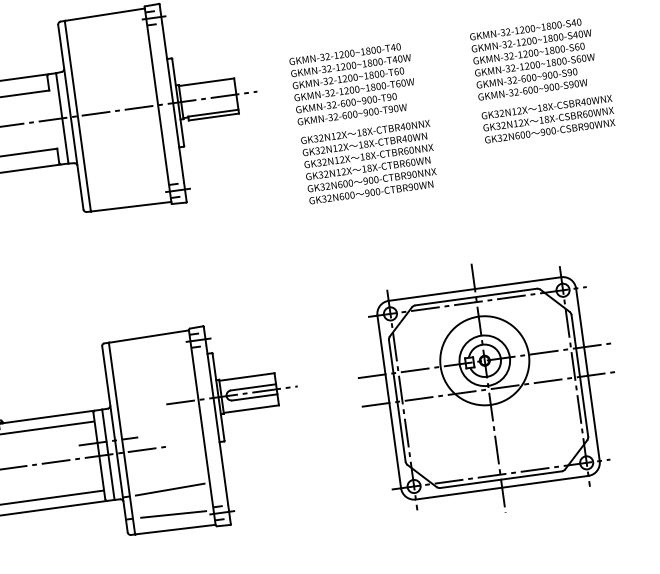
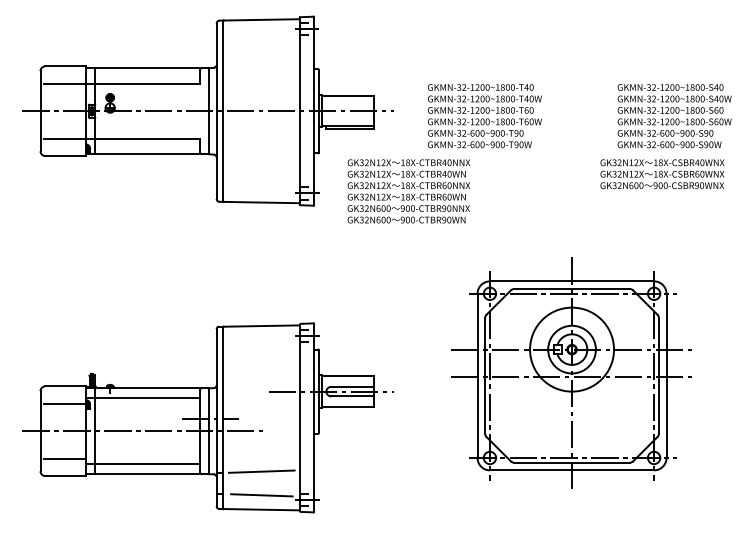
text: (533, 59) -> (674, 116), moved
text: (369, 162) -> (408, 191), moved
part: (487, 384) -> (571, 372), moved

